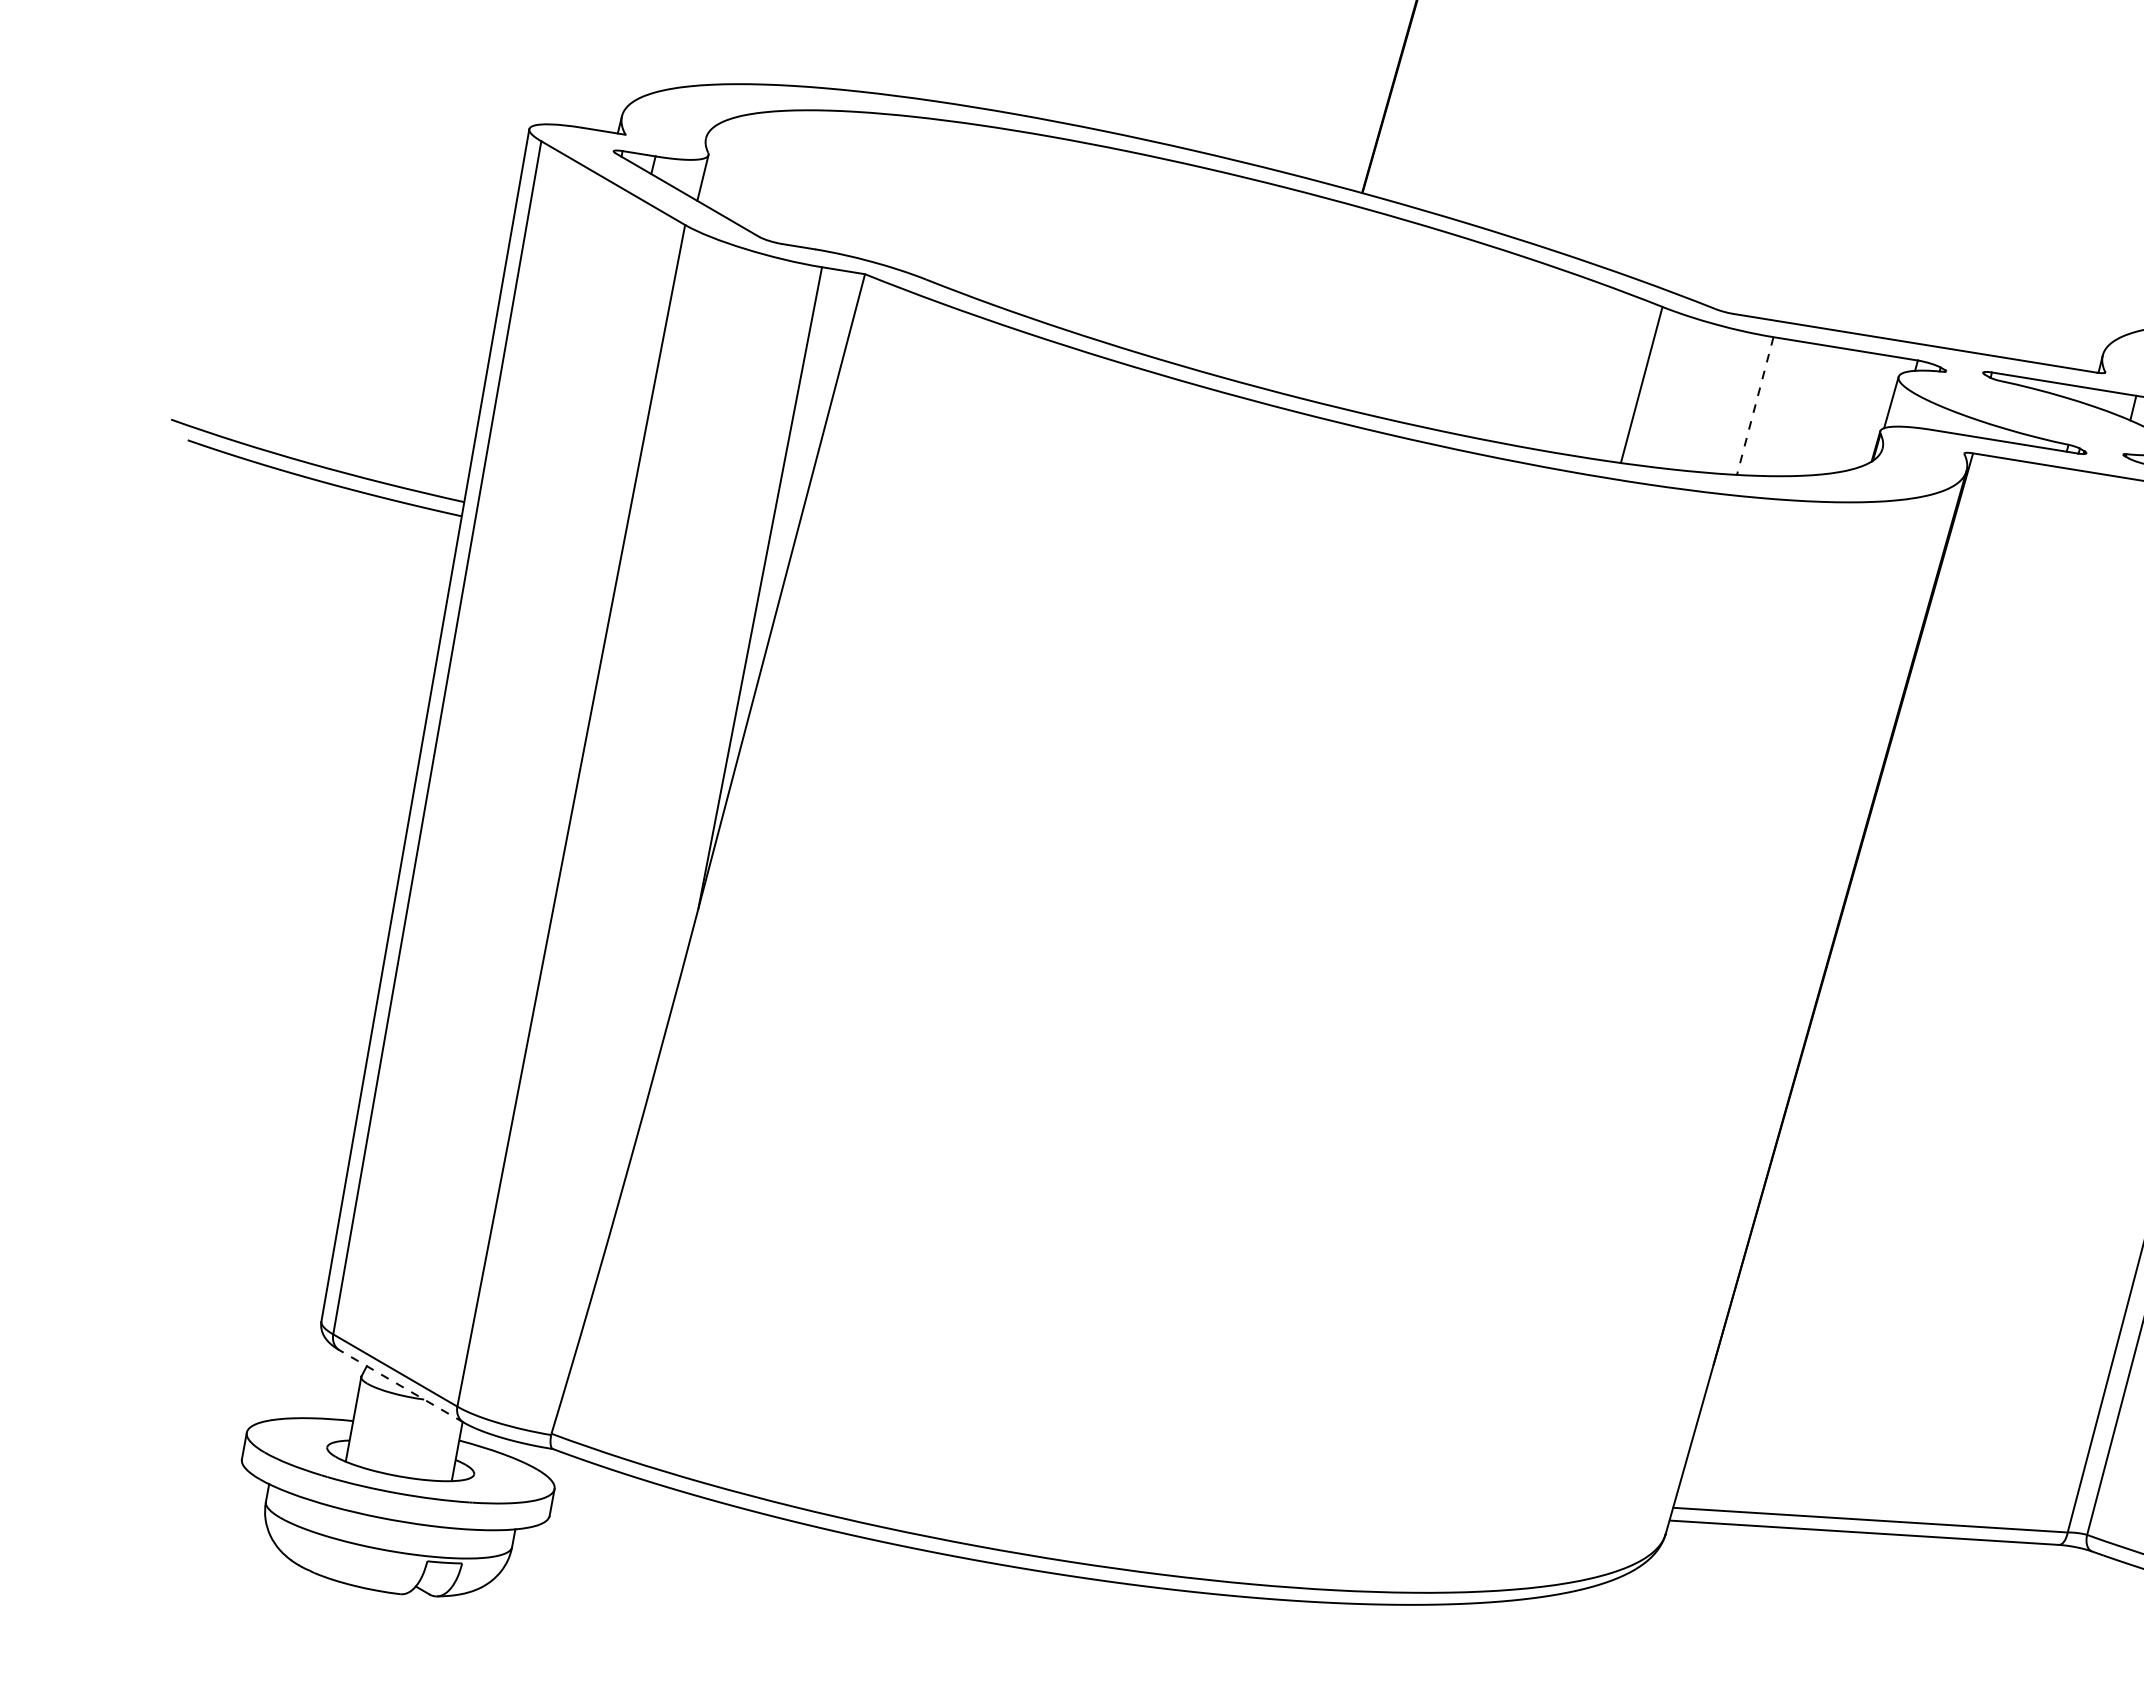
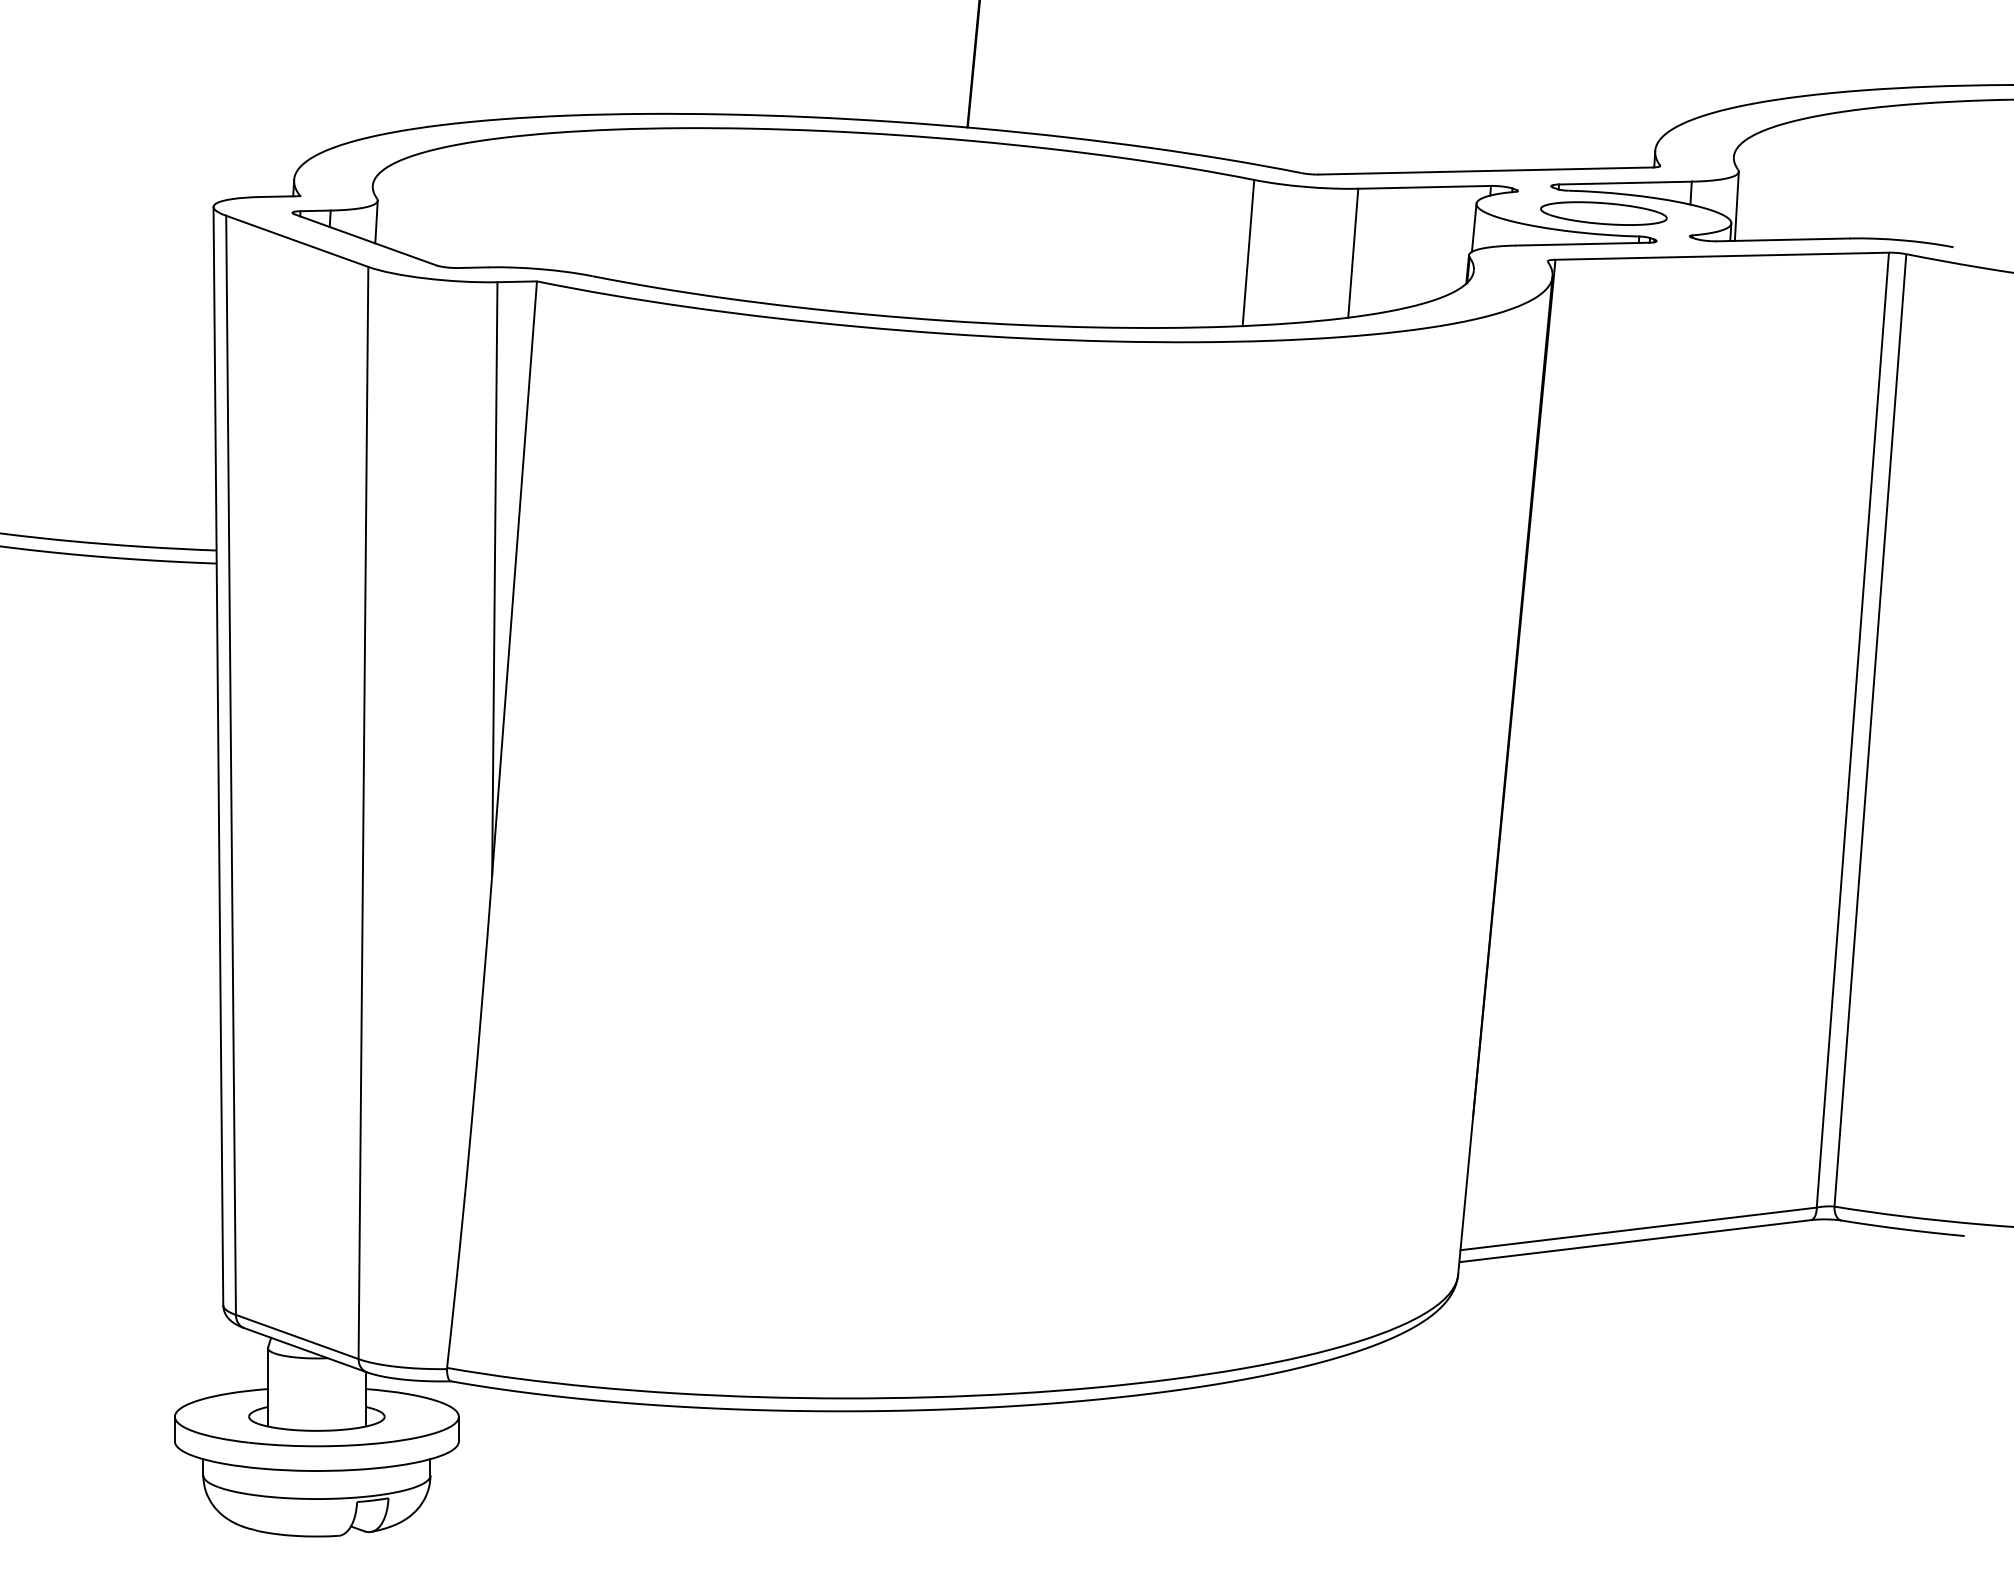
line: (1755, 406) -> (1353, 253), dashed -> solid
part: (2034, 412) -> (1603, 213), added
line: (401, 1386) -> (305, 1350), dashed -> solid

